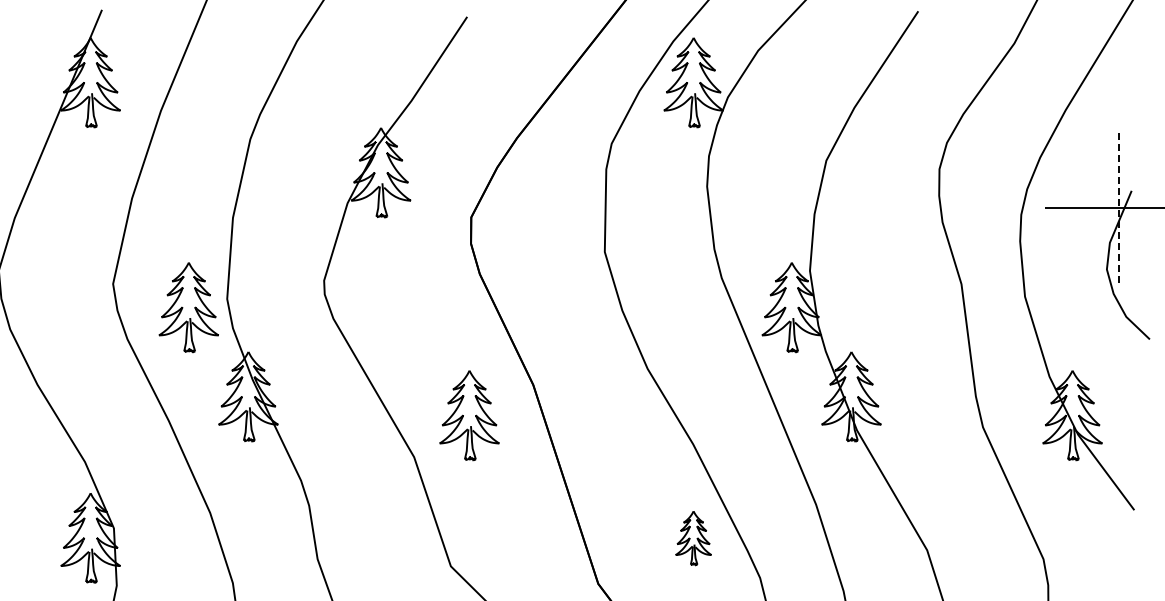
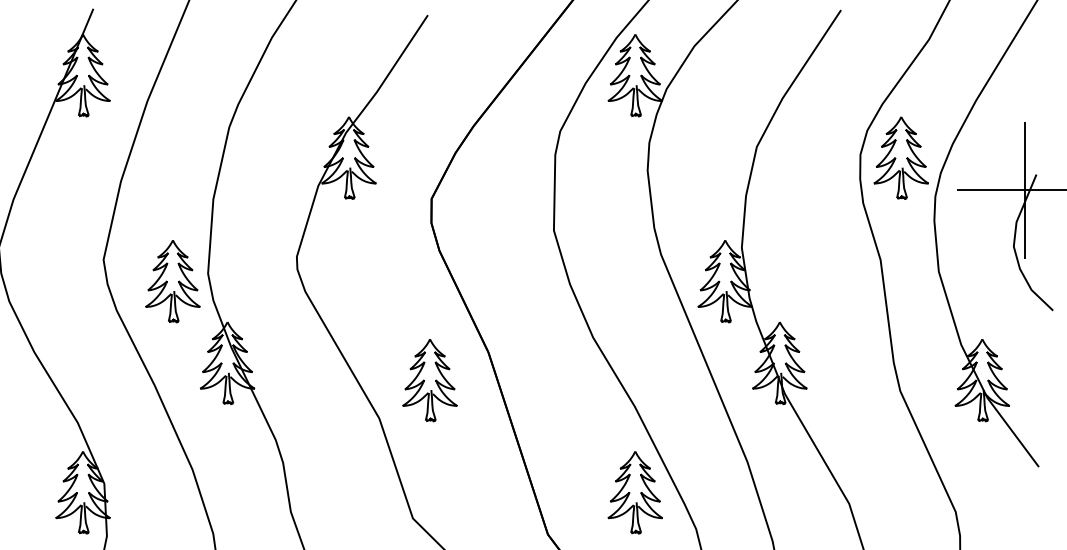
part: (984, 172) -> (901, 157), added
line: (1119, 208) -> (1025, 190), dashed -> solid
part: (693, 538) -> (635, 492), size x1.67

